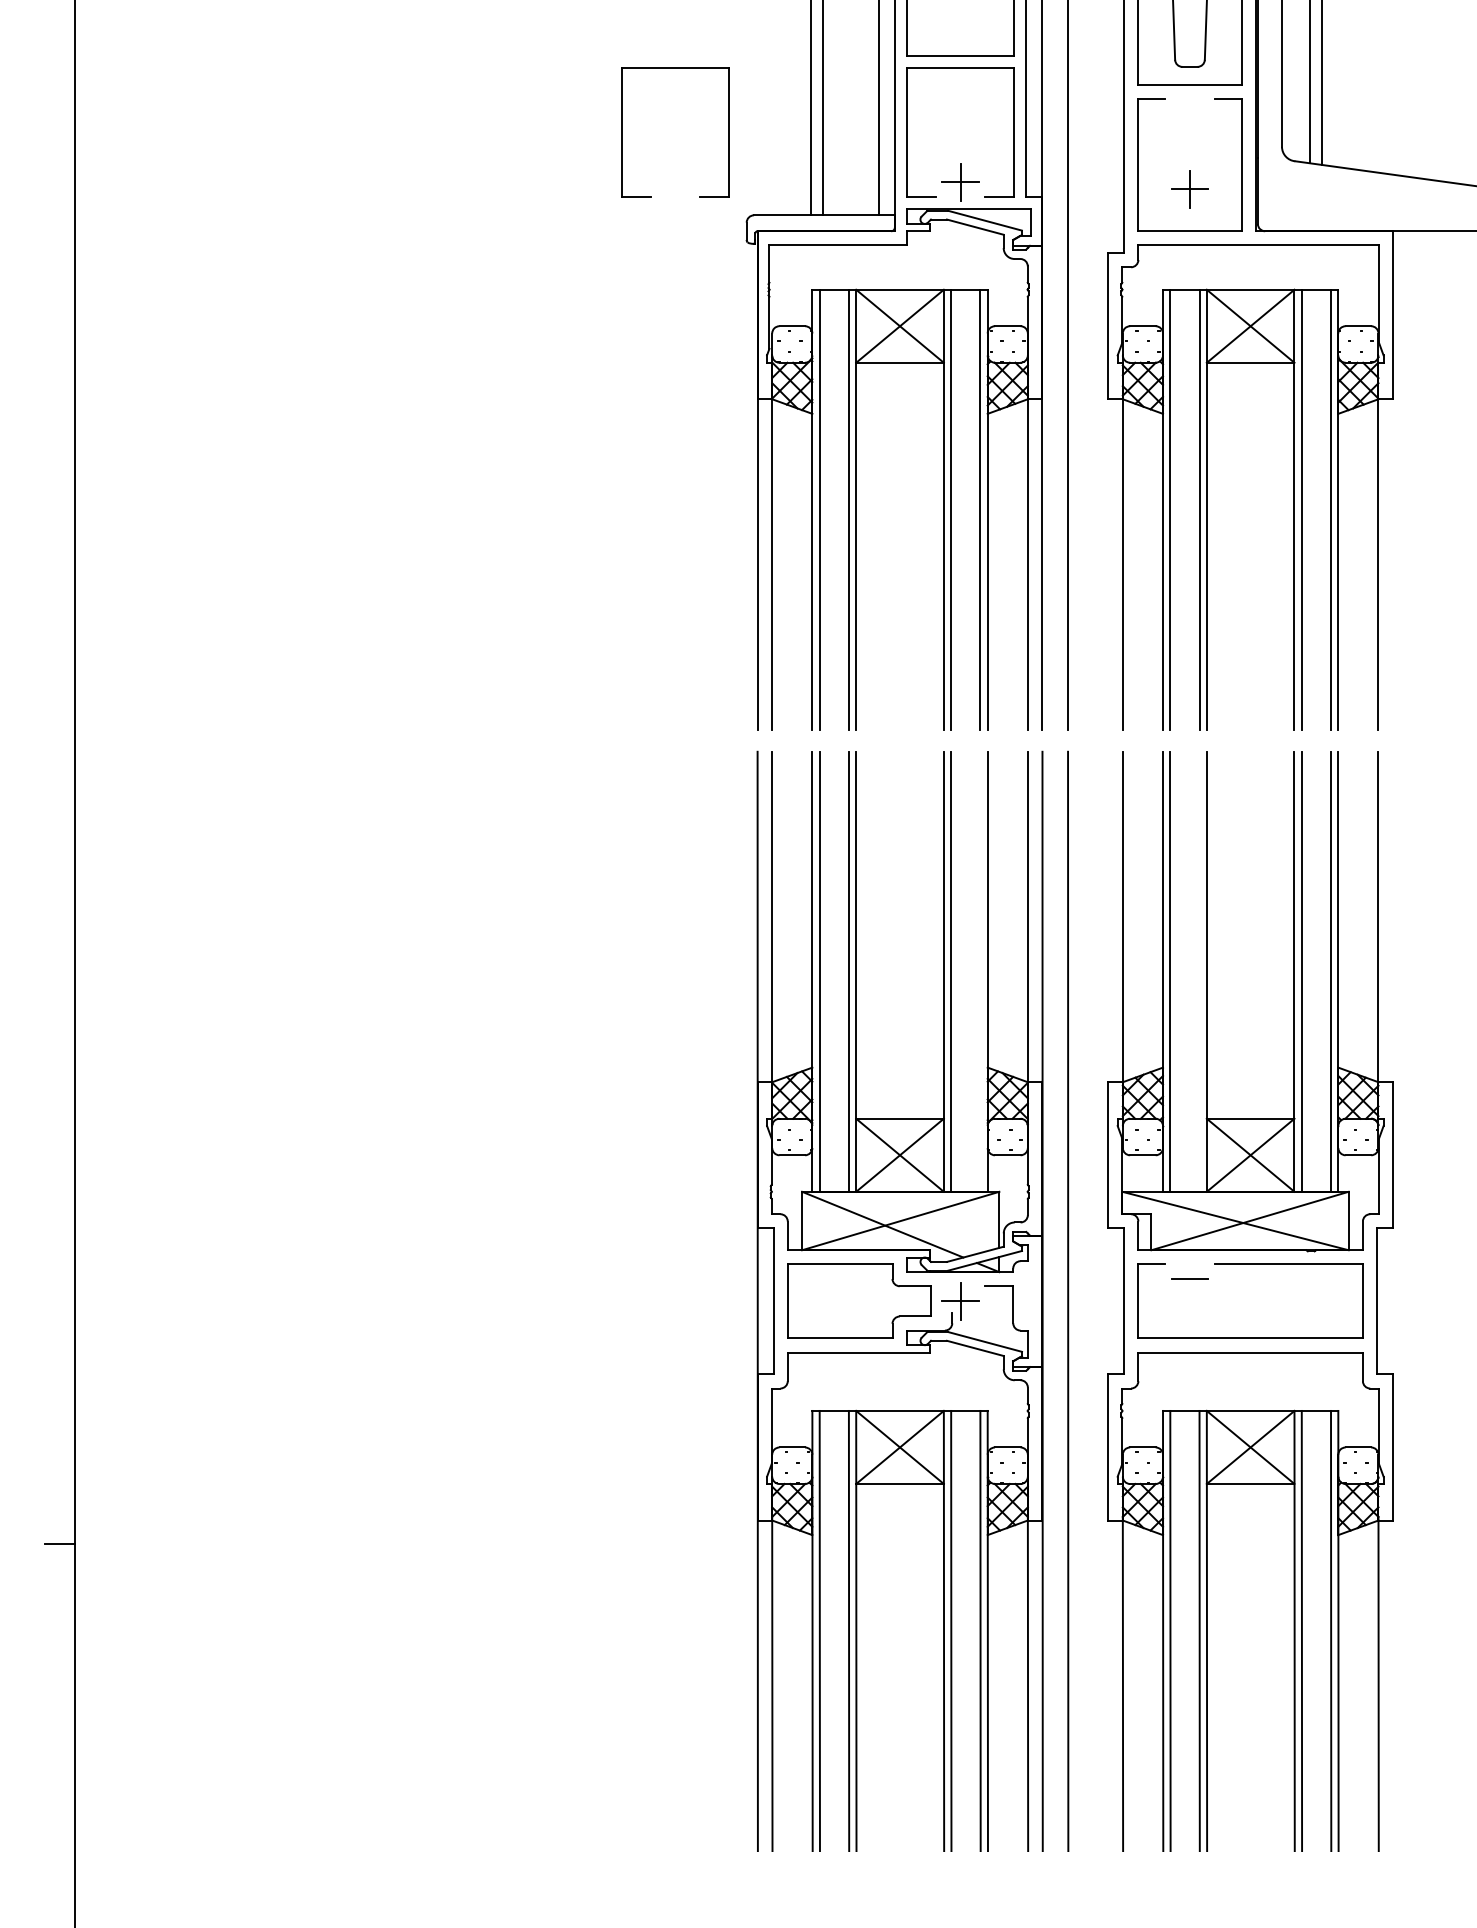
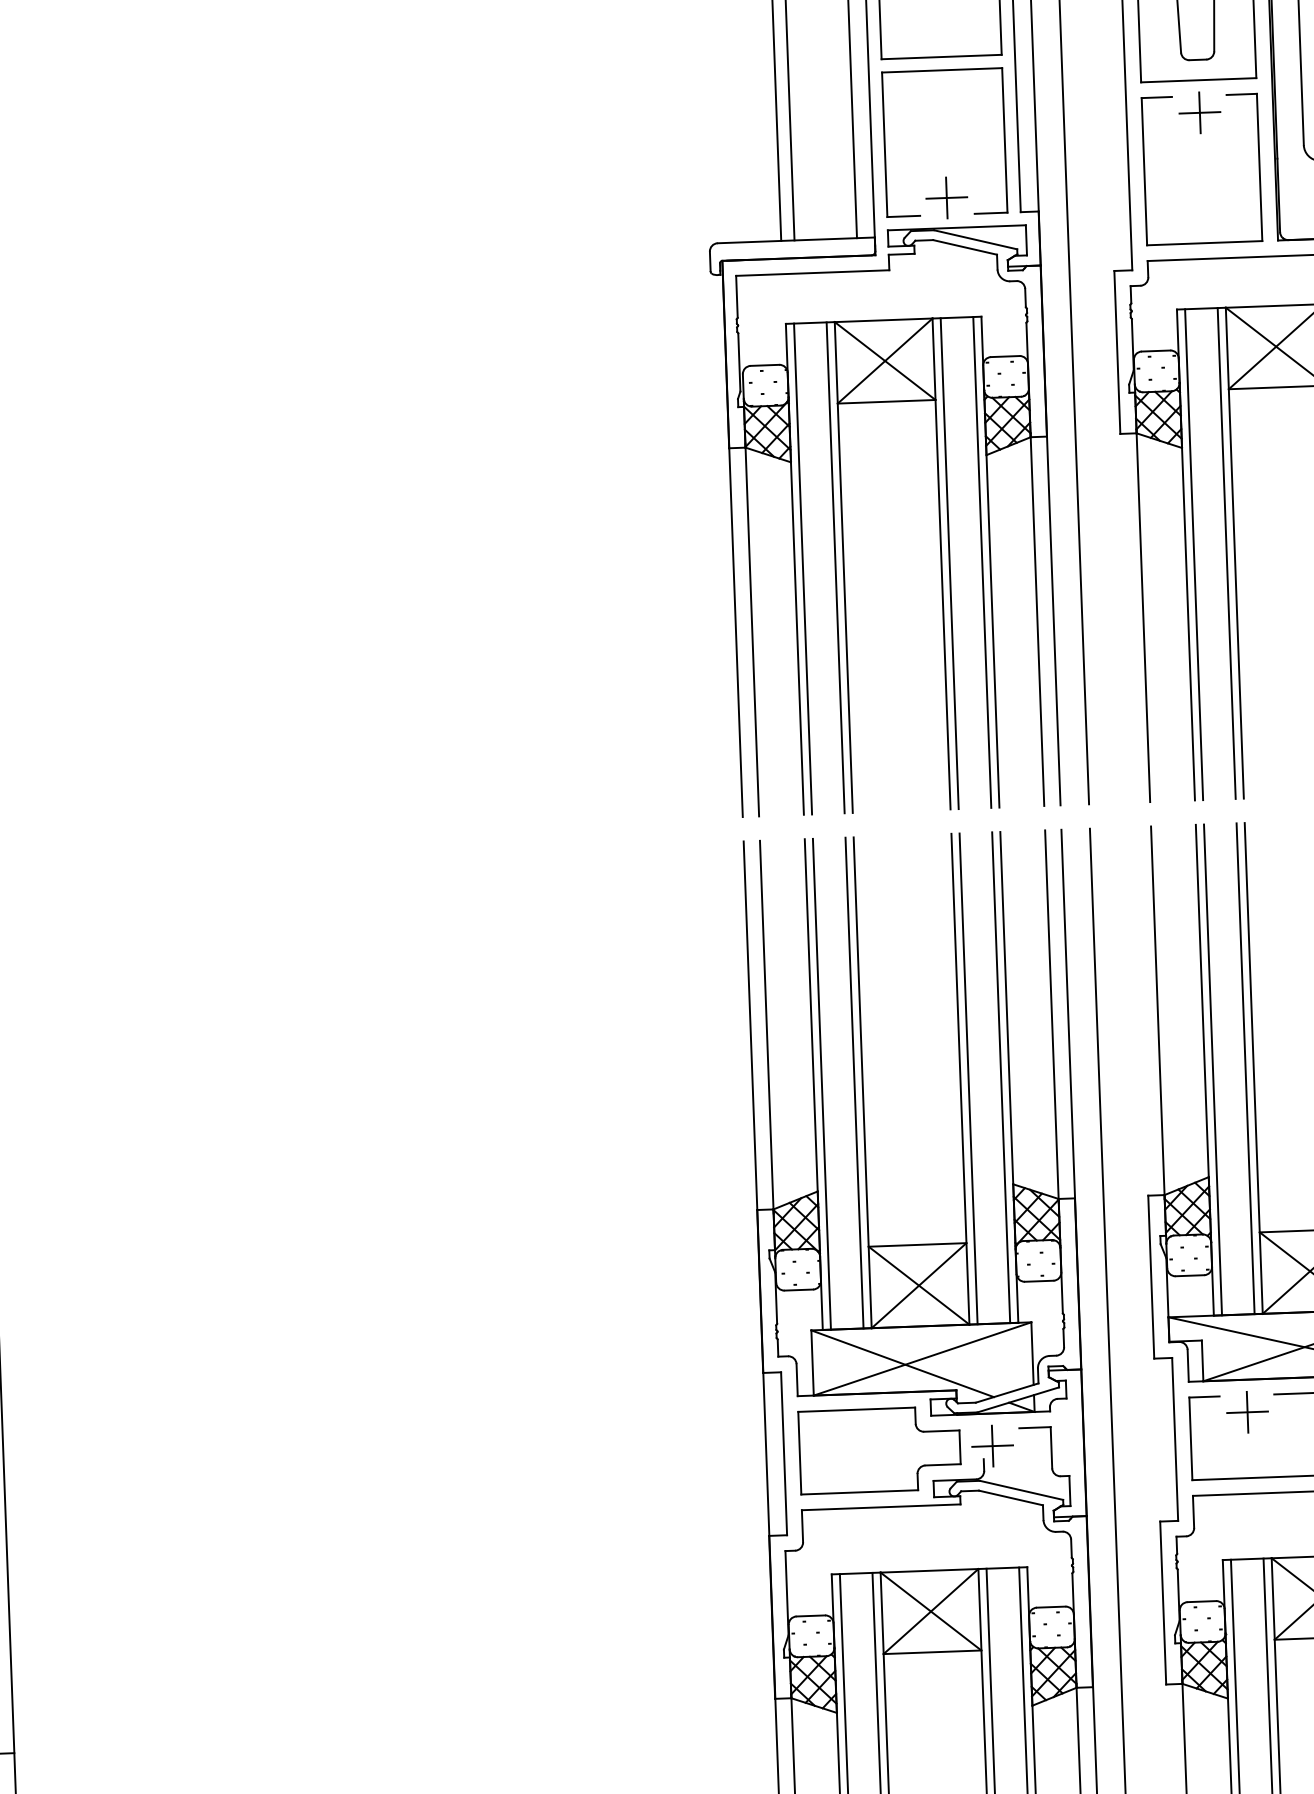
part: (622, 132) -> (567, 156), removed
part: (1189, 189) -> (1199, 112), moved
line: (980, 971) -> (1001, 1077), added
line: (1199, 971) -> (1245, 1068), added
line: (1190, 1279) -> (1248, 1412), added

